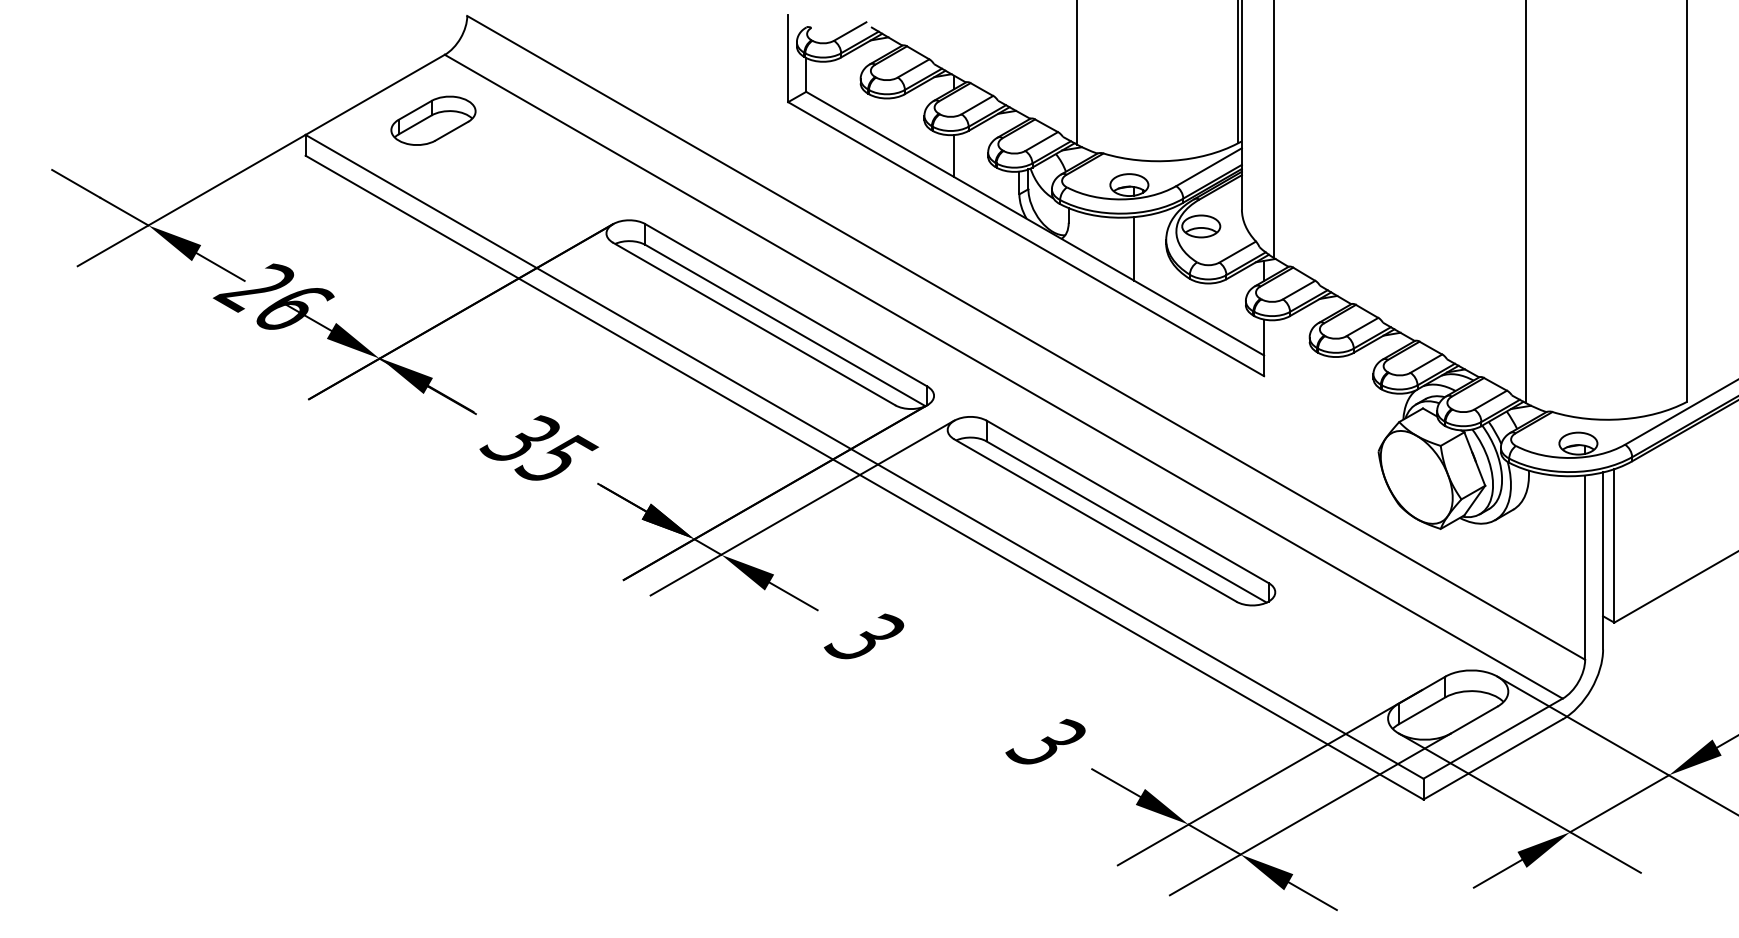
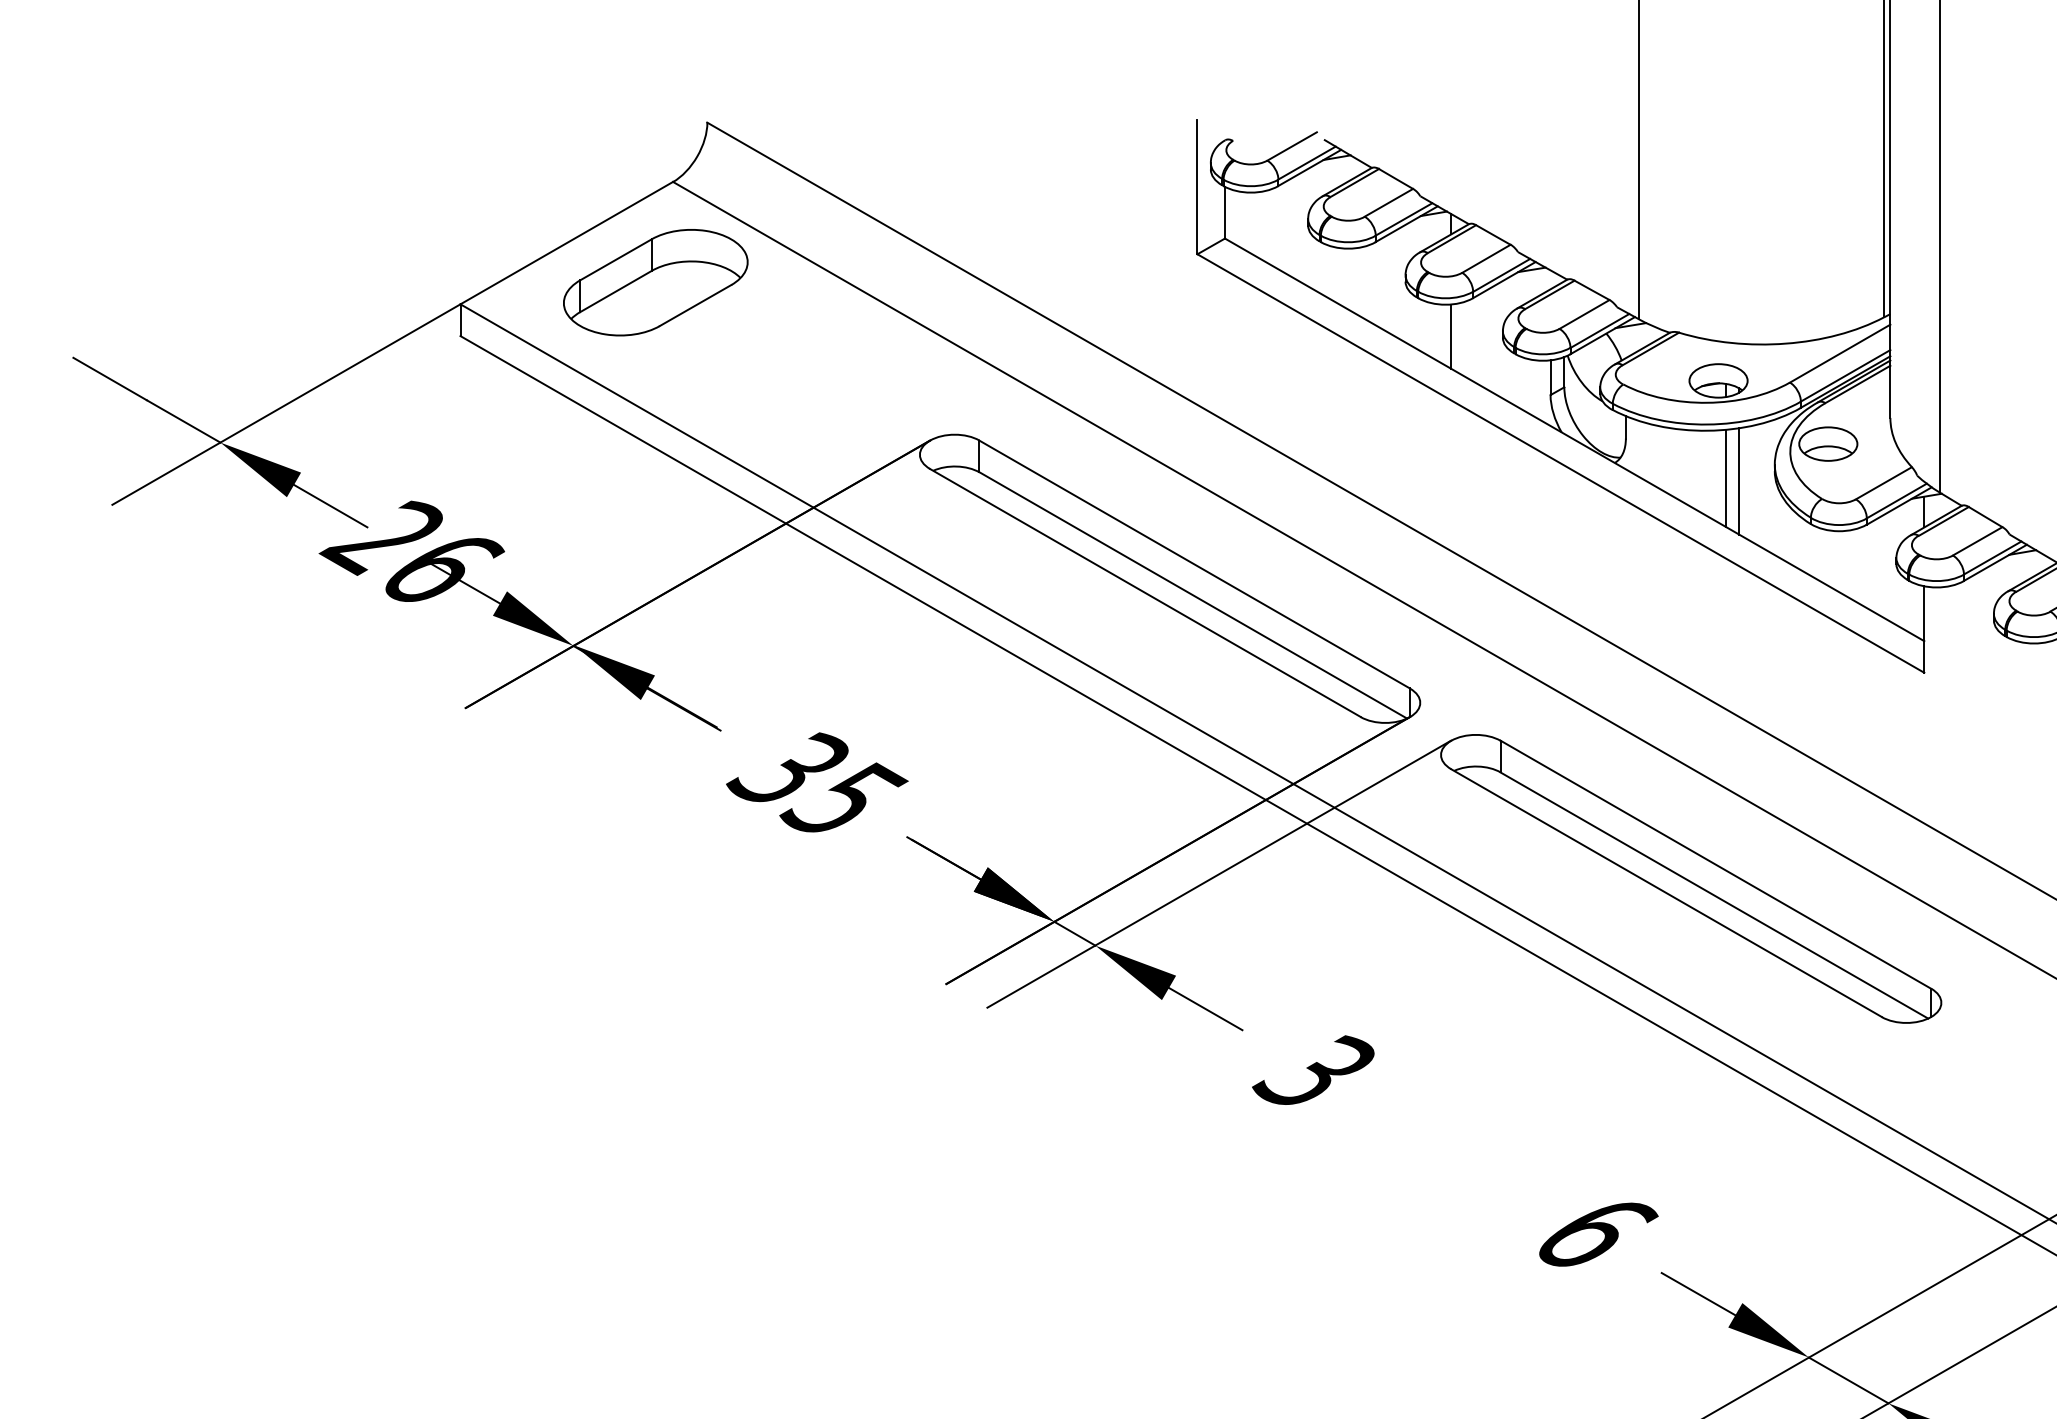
part: (433, 120) -> (655, 282), size x1.43
line: (1142, 250) -> (1738, 480), added
text: (1047, 741) -> (1593, 1230), 3 -> 6

